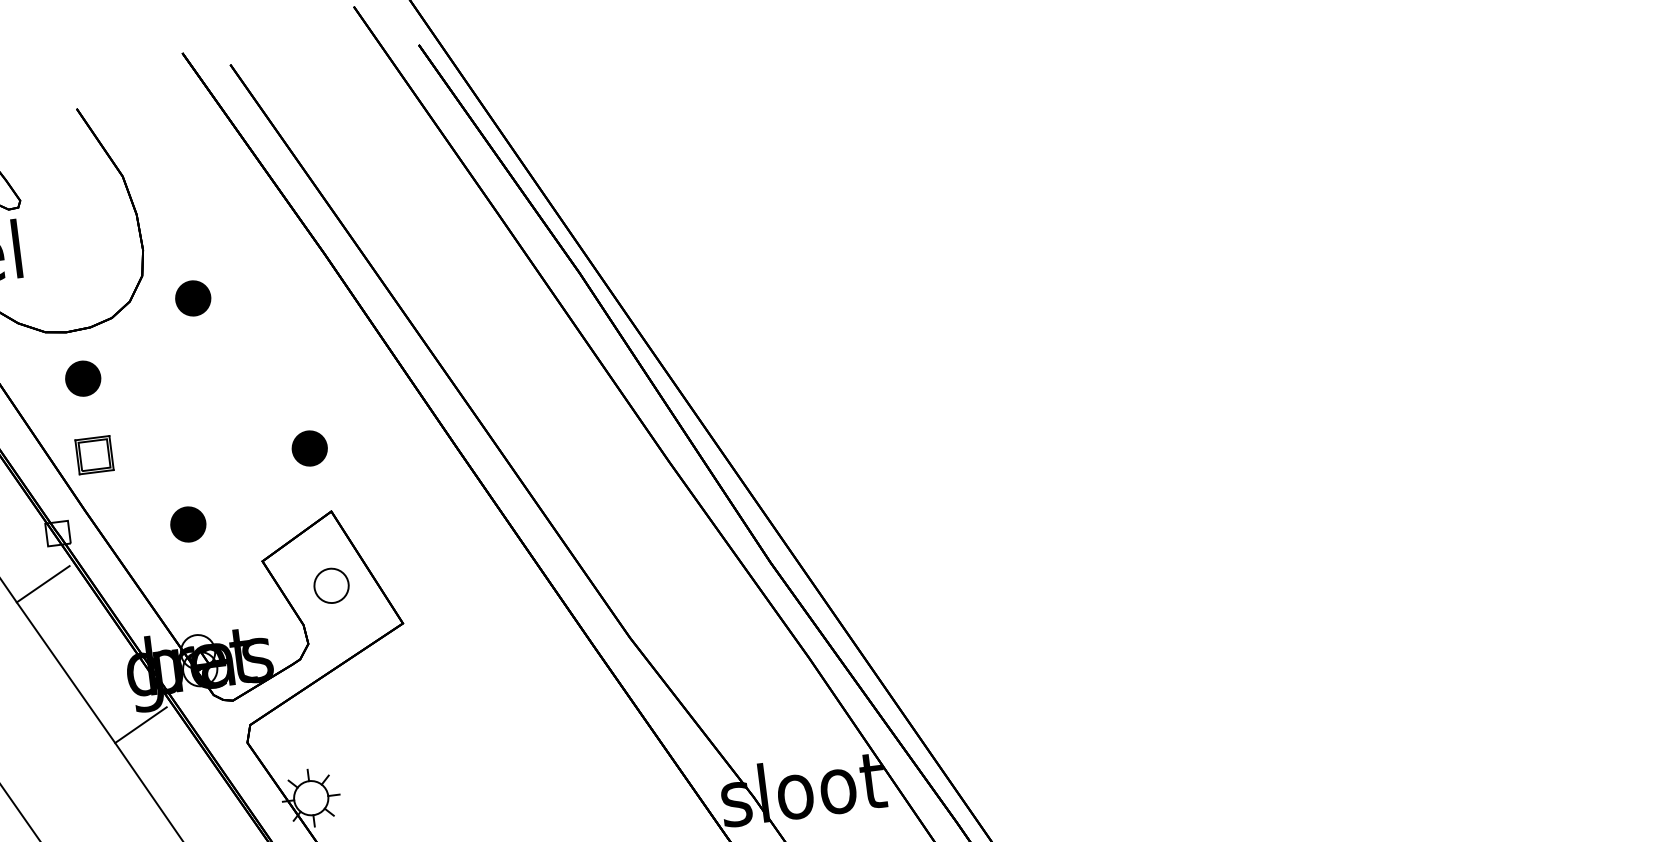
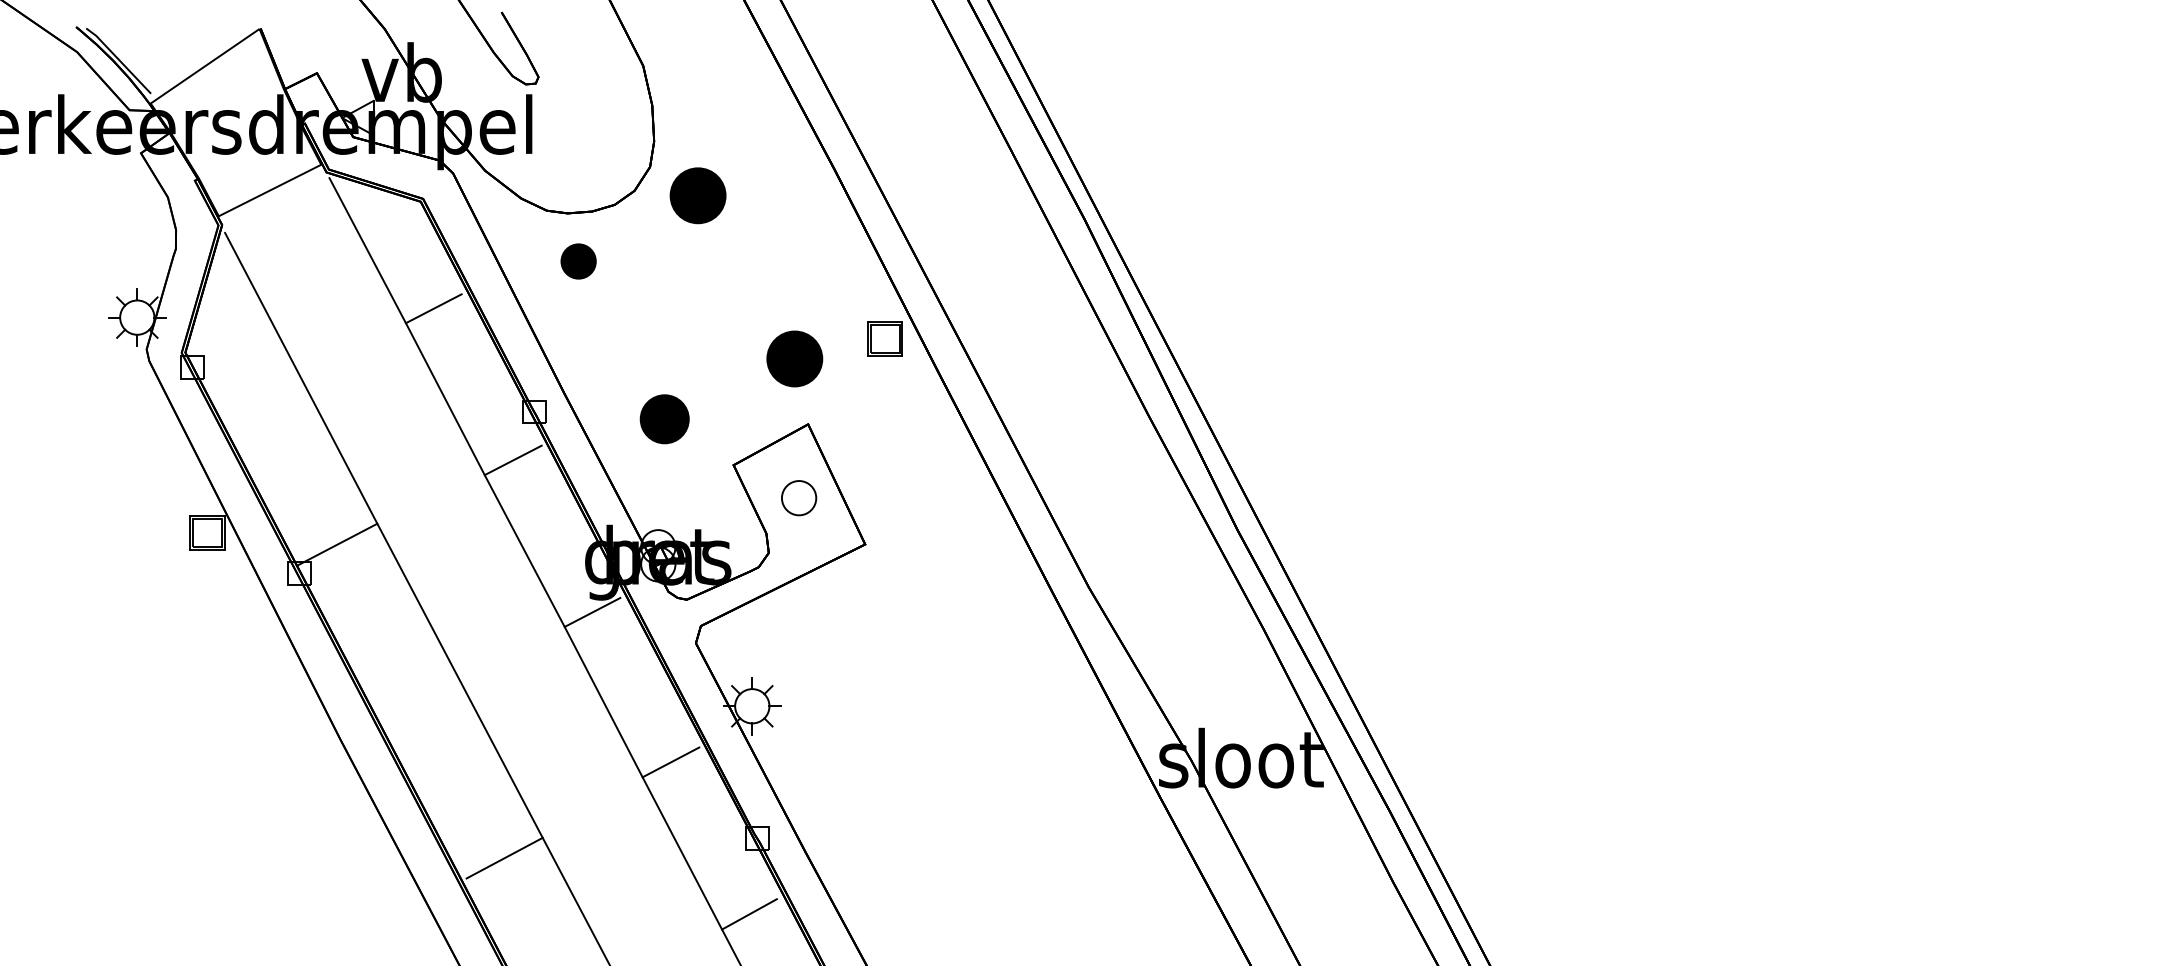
part: (192, 298) -> (697, 195), size x1.6
part: (309, 448) -> (794, 359), size x1.6
part: (93, 454) -> (884, 338), moved
part: (188, 524) -> (664, 419), size x1.4

